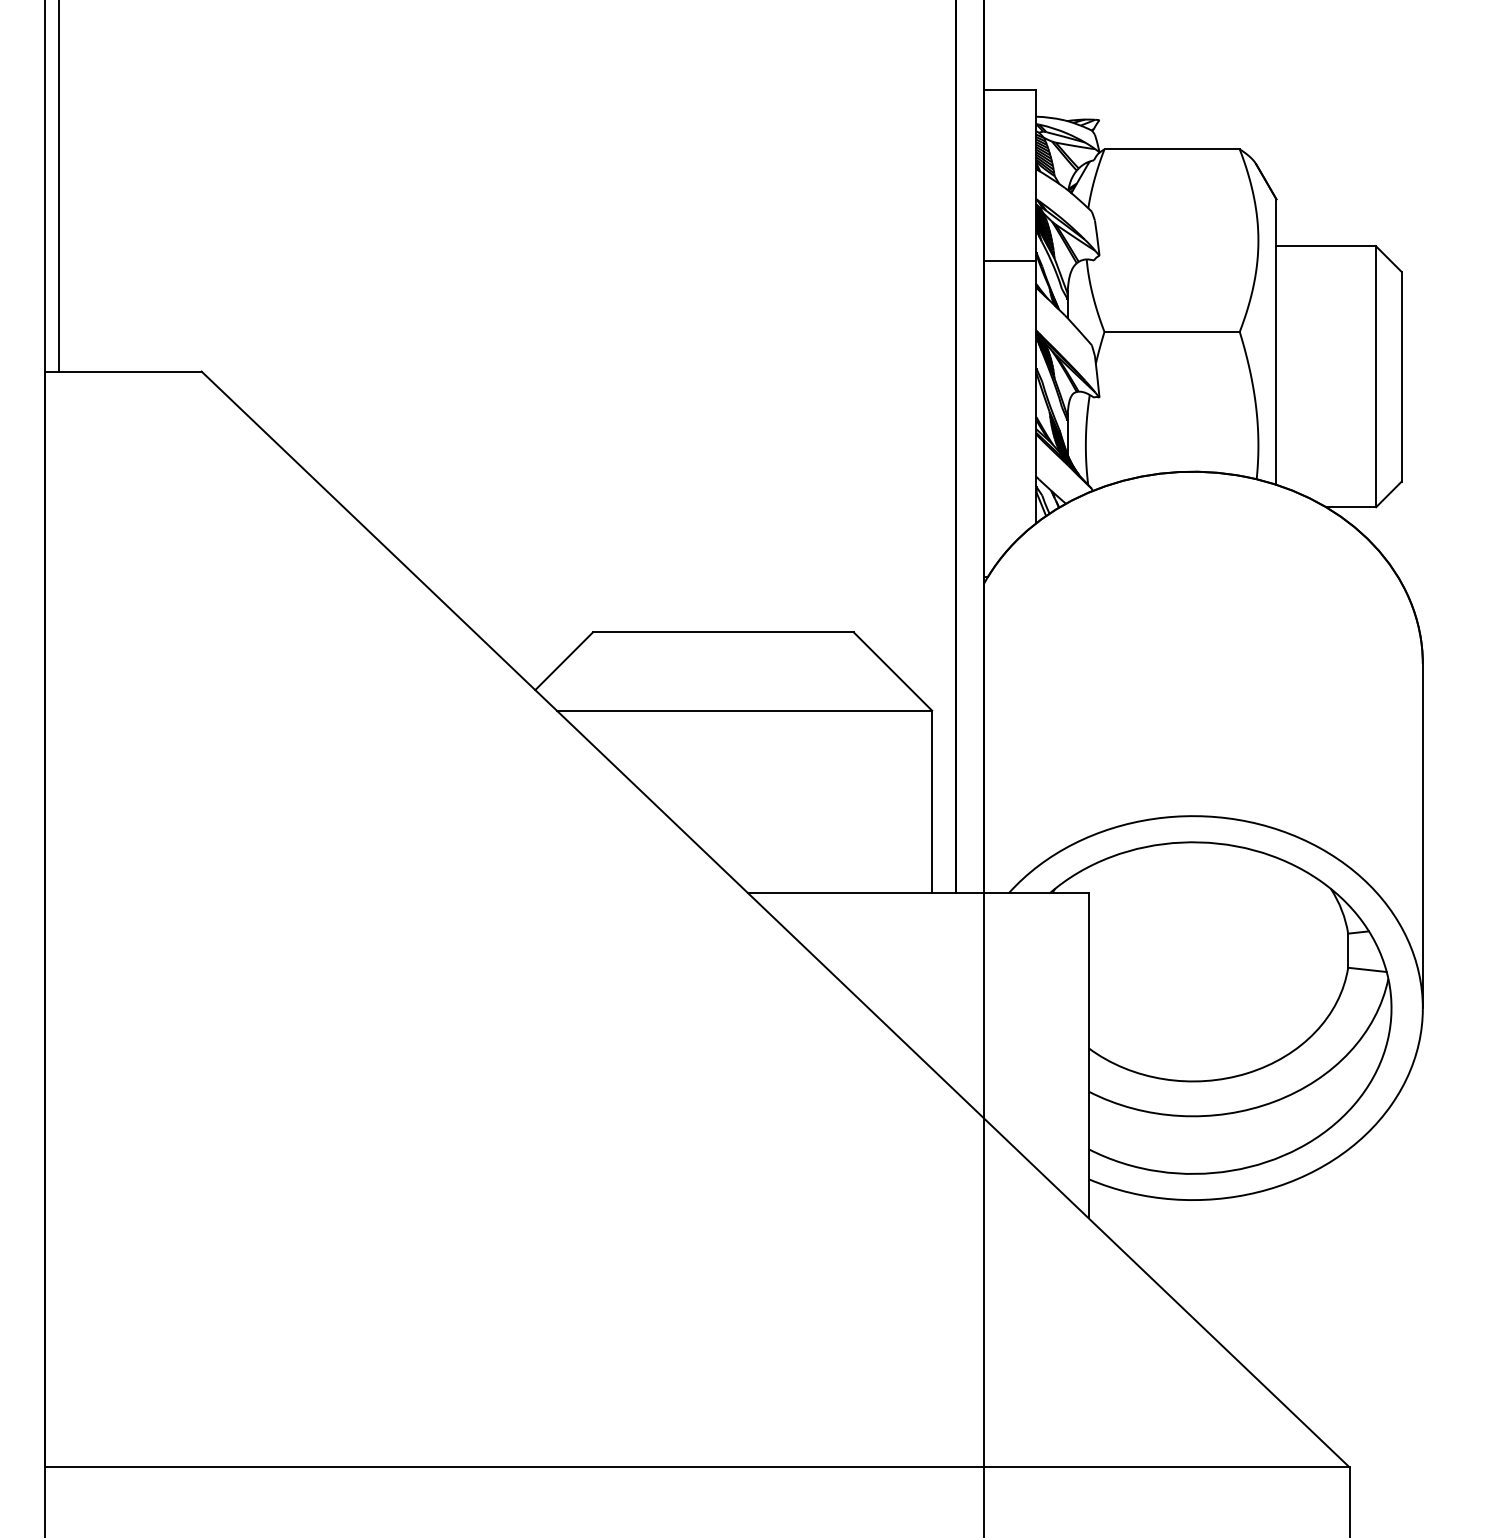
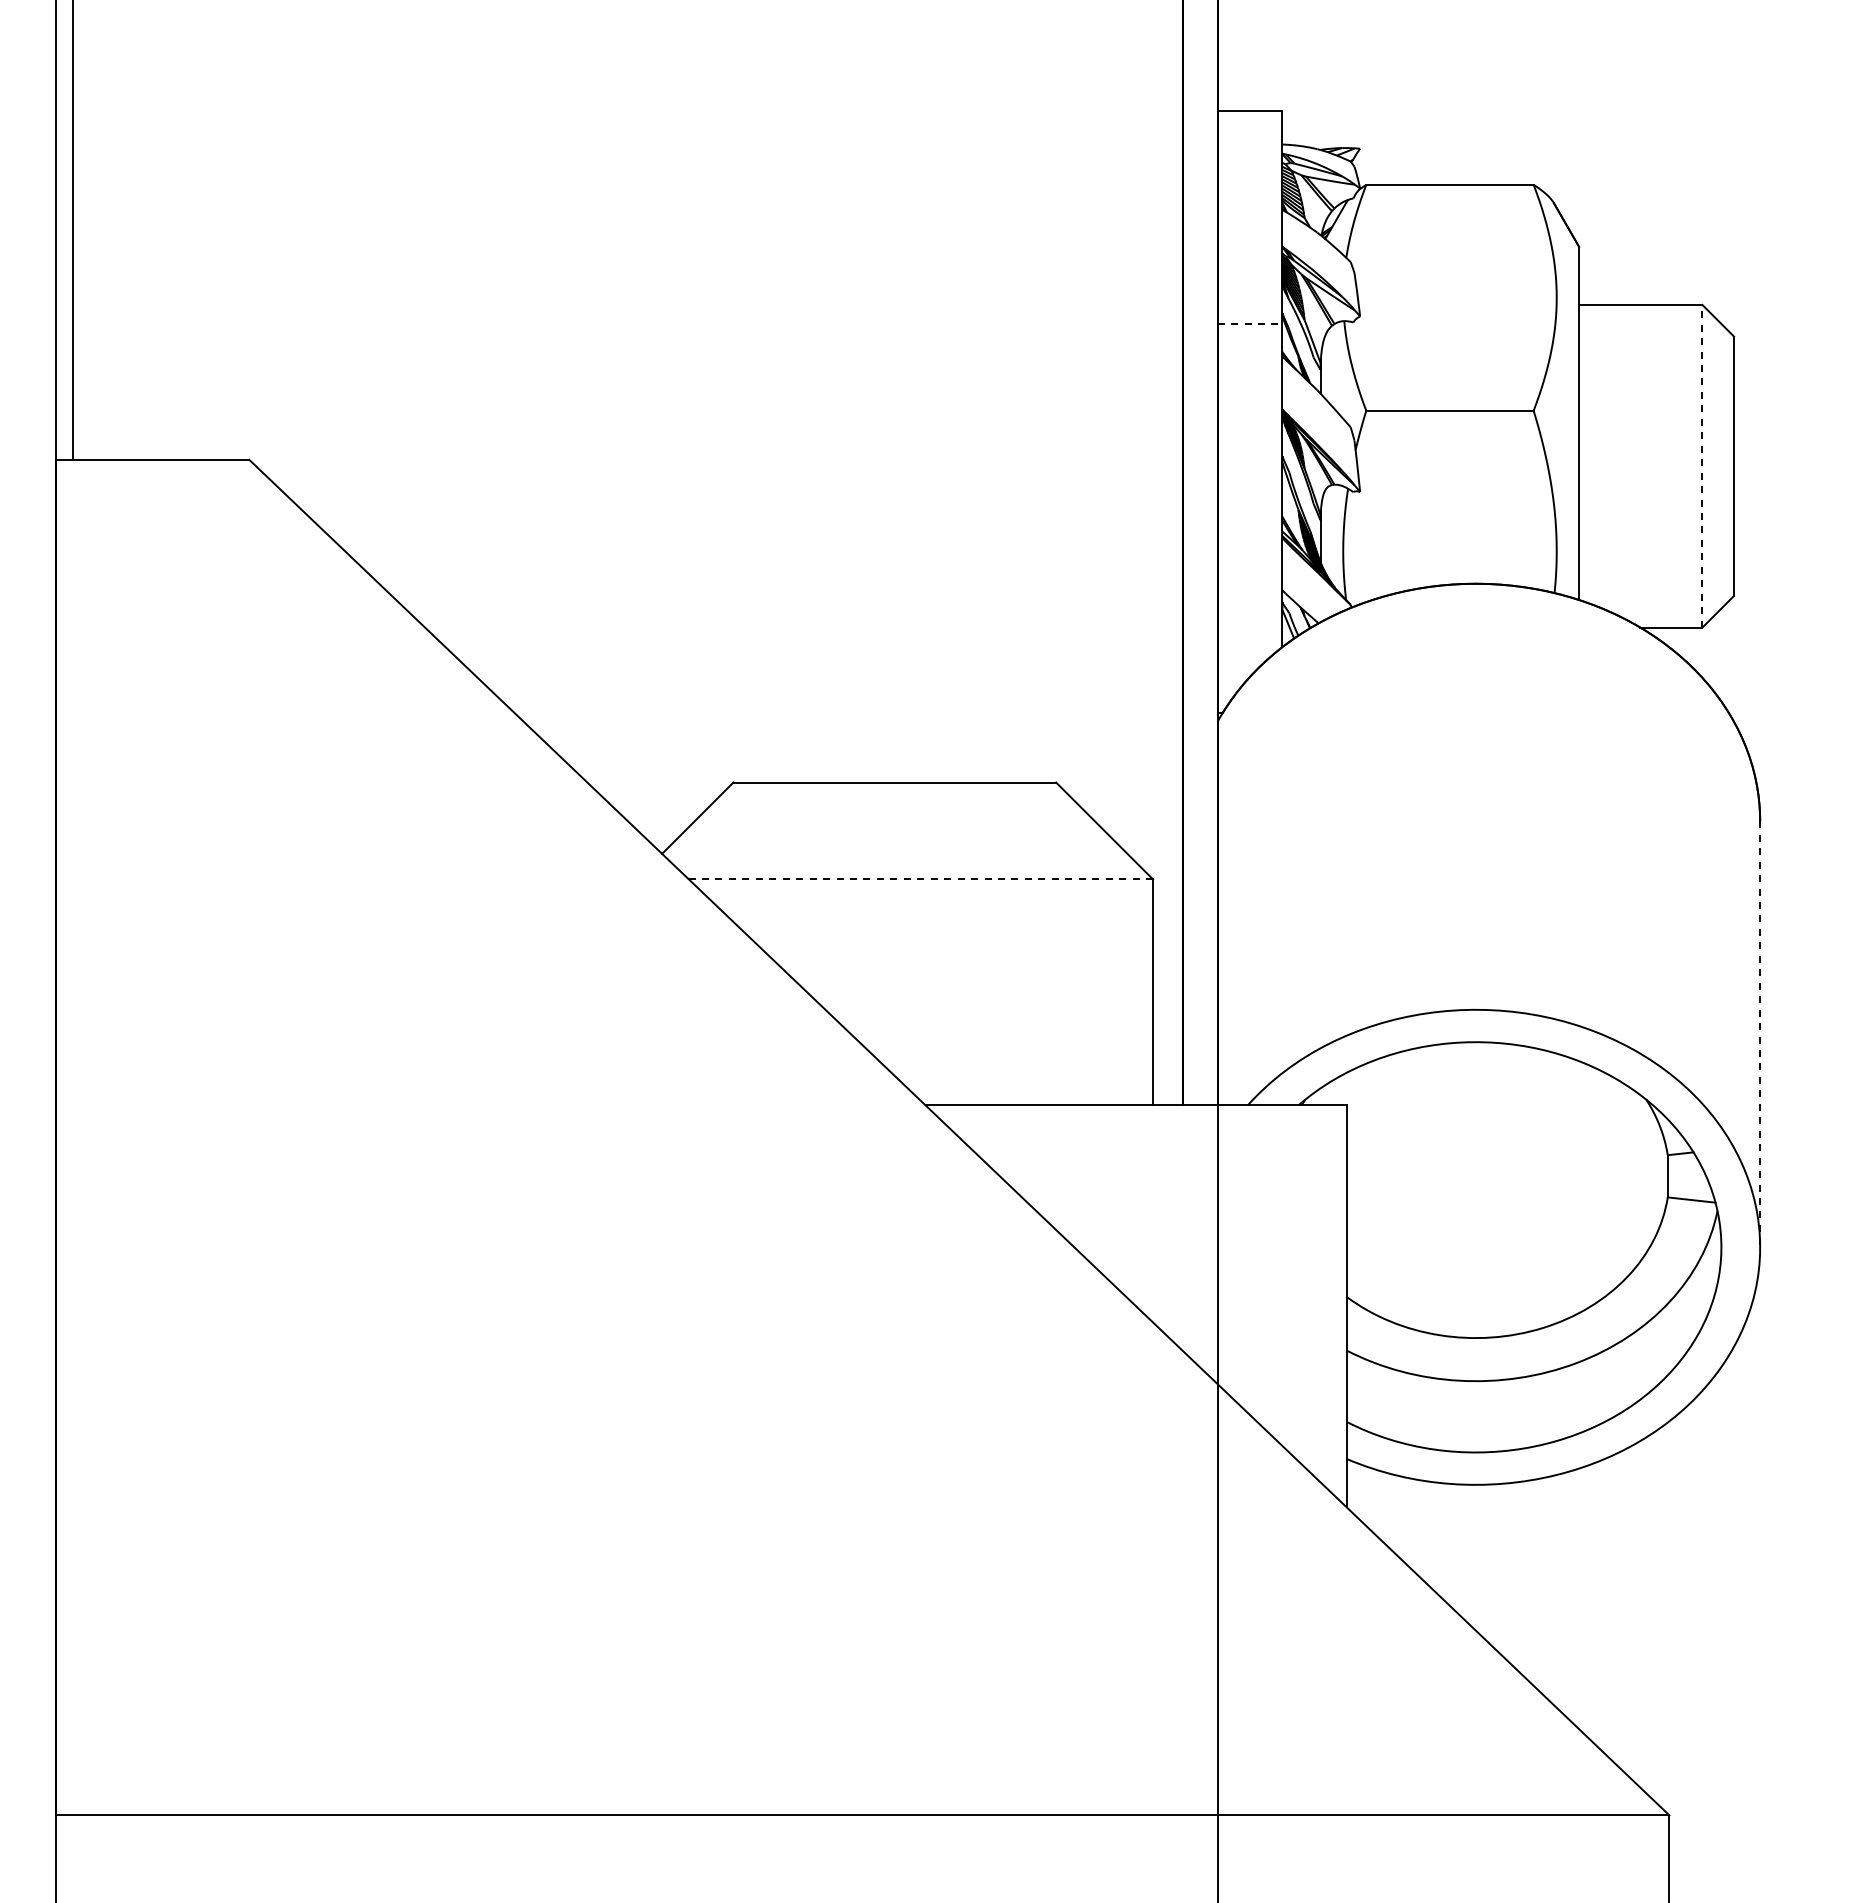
line: (1010, 261) -> (1250, 323), solid -> dashed
line: (1376, 376) -> (1702, 465), solid -> dashed
line: (744, 710) -> (920, 879), solid -> dashed
line: (1423, 836) -> (1760, 1034), solid -> dashed

